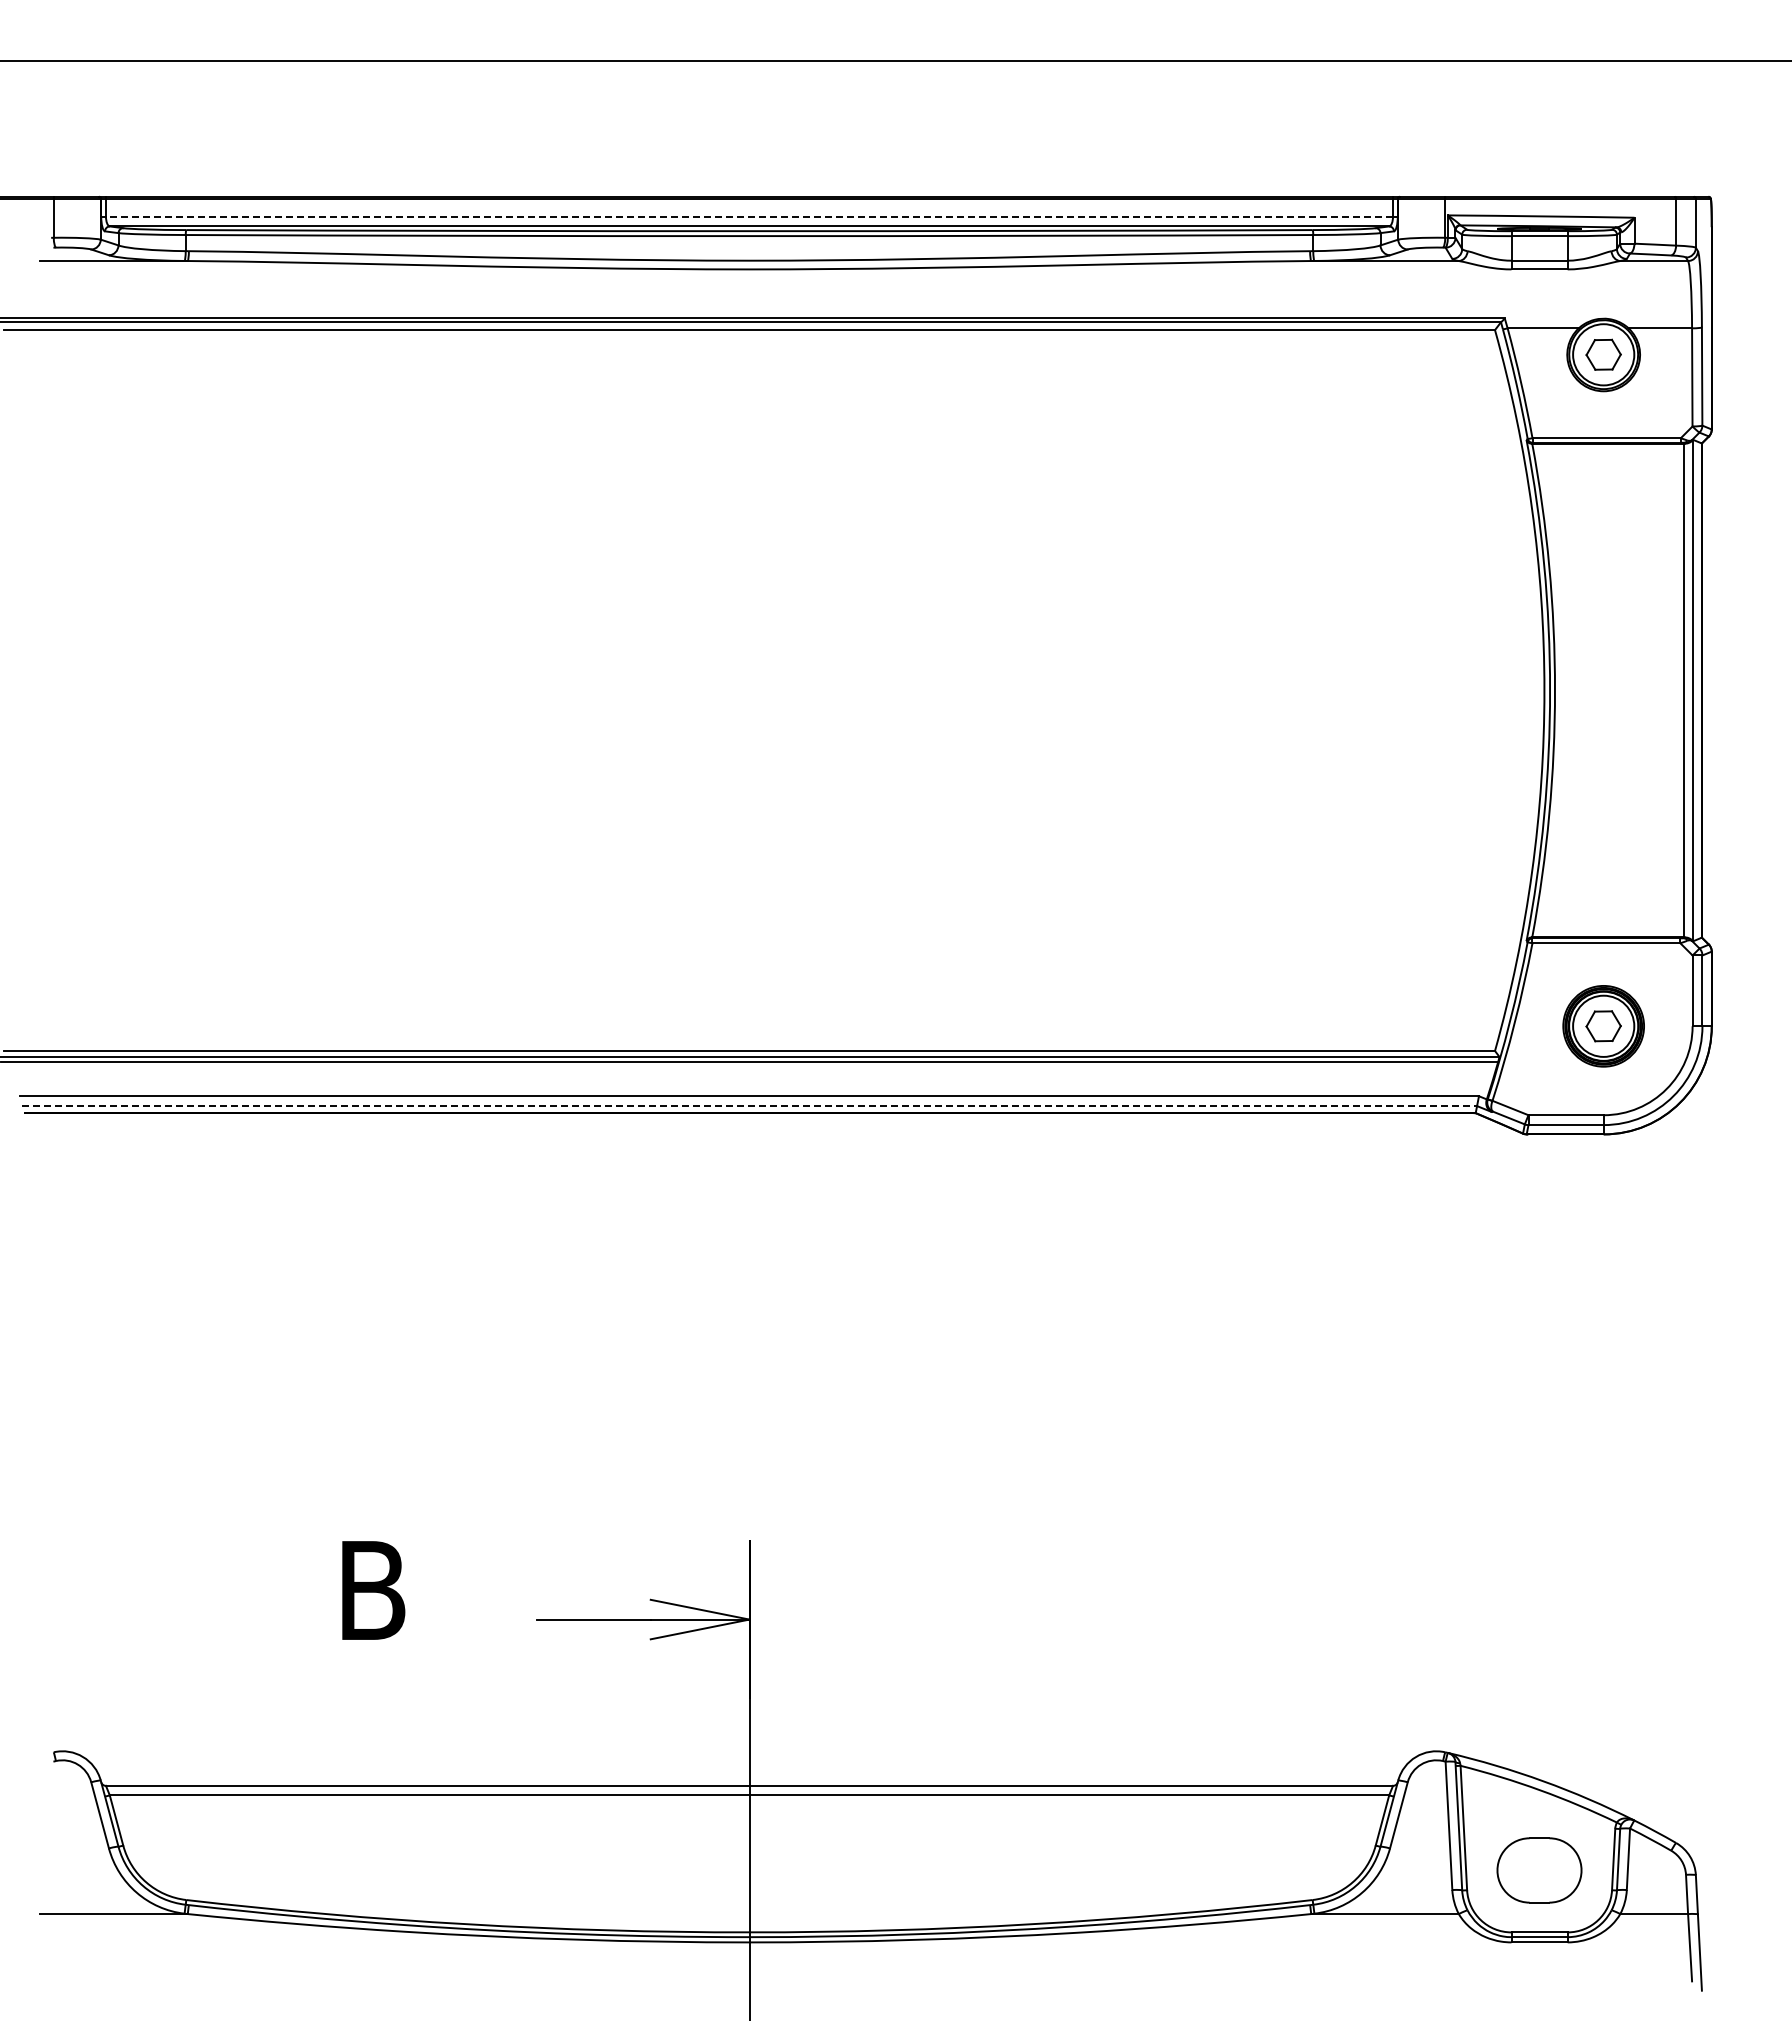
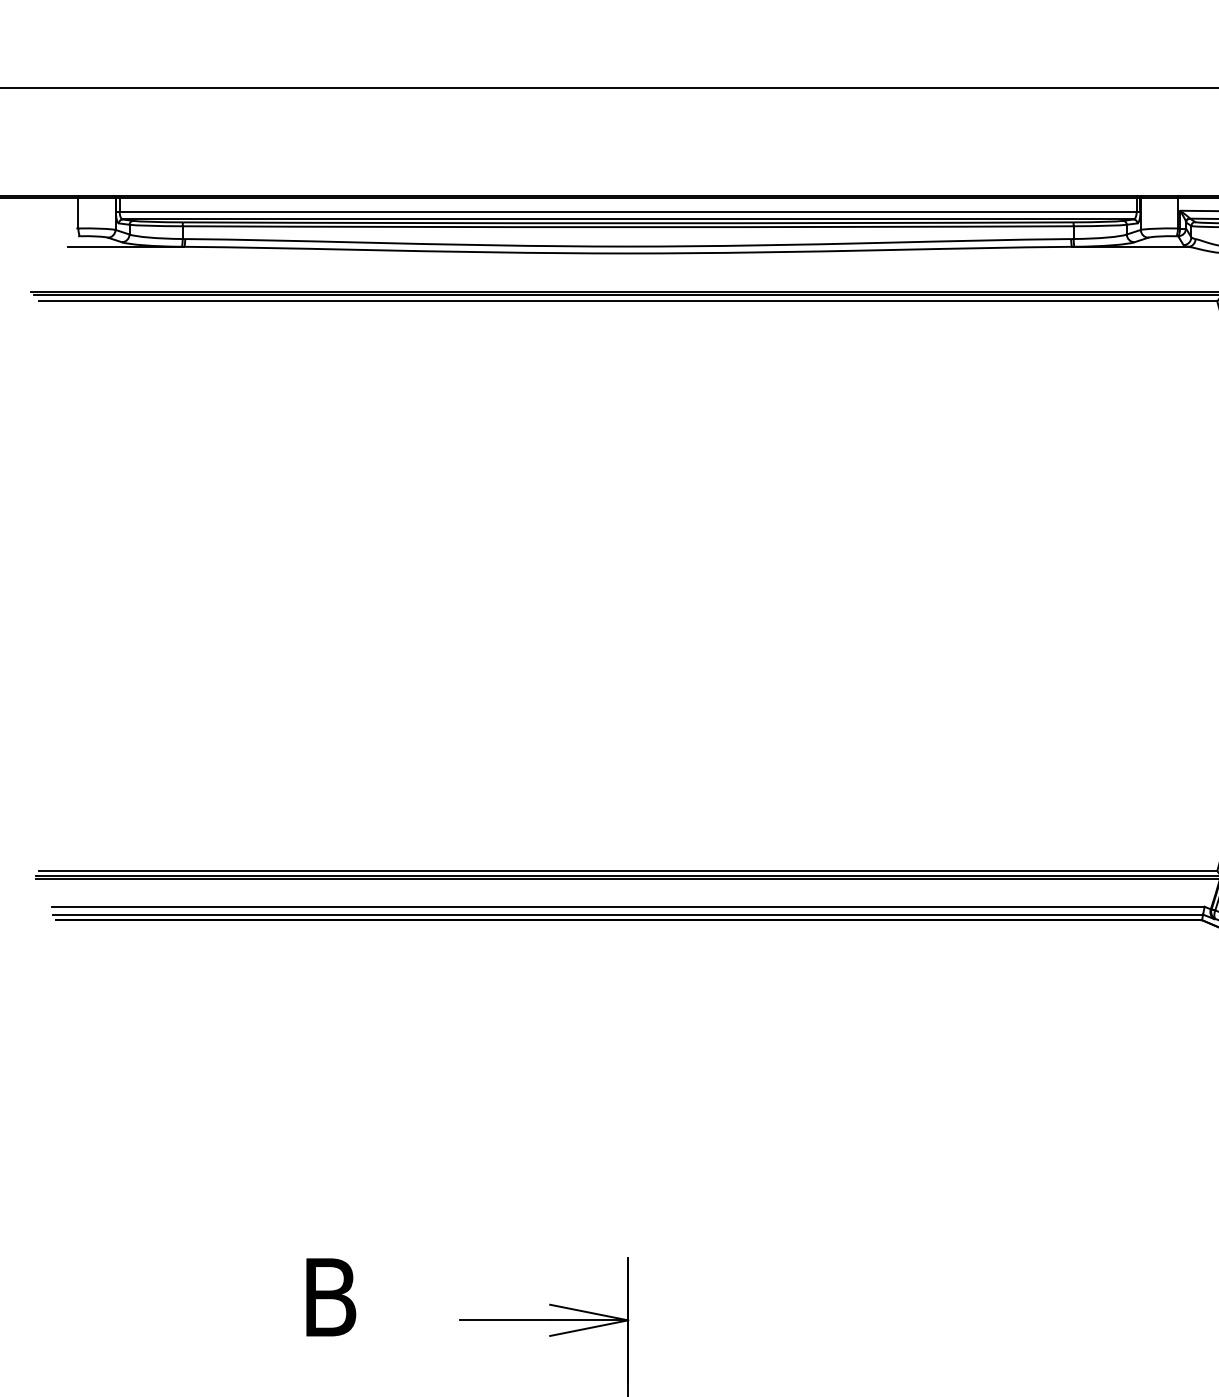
line: (749, 216) -> (628, 211), dashed -> solid
line: (749, 1106) -> (628, 914), dashed -> solid

